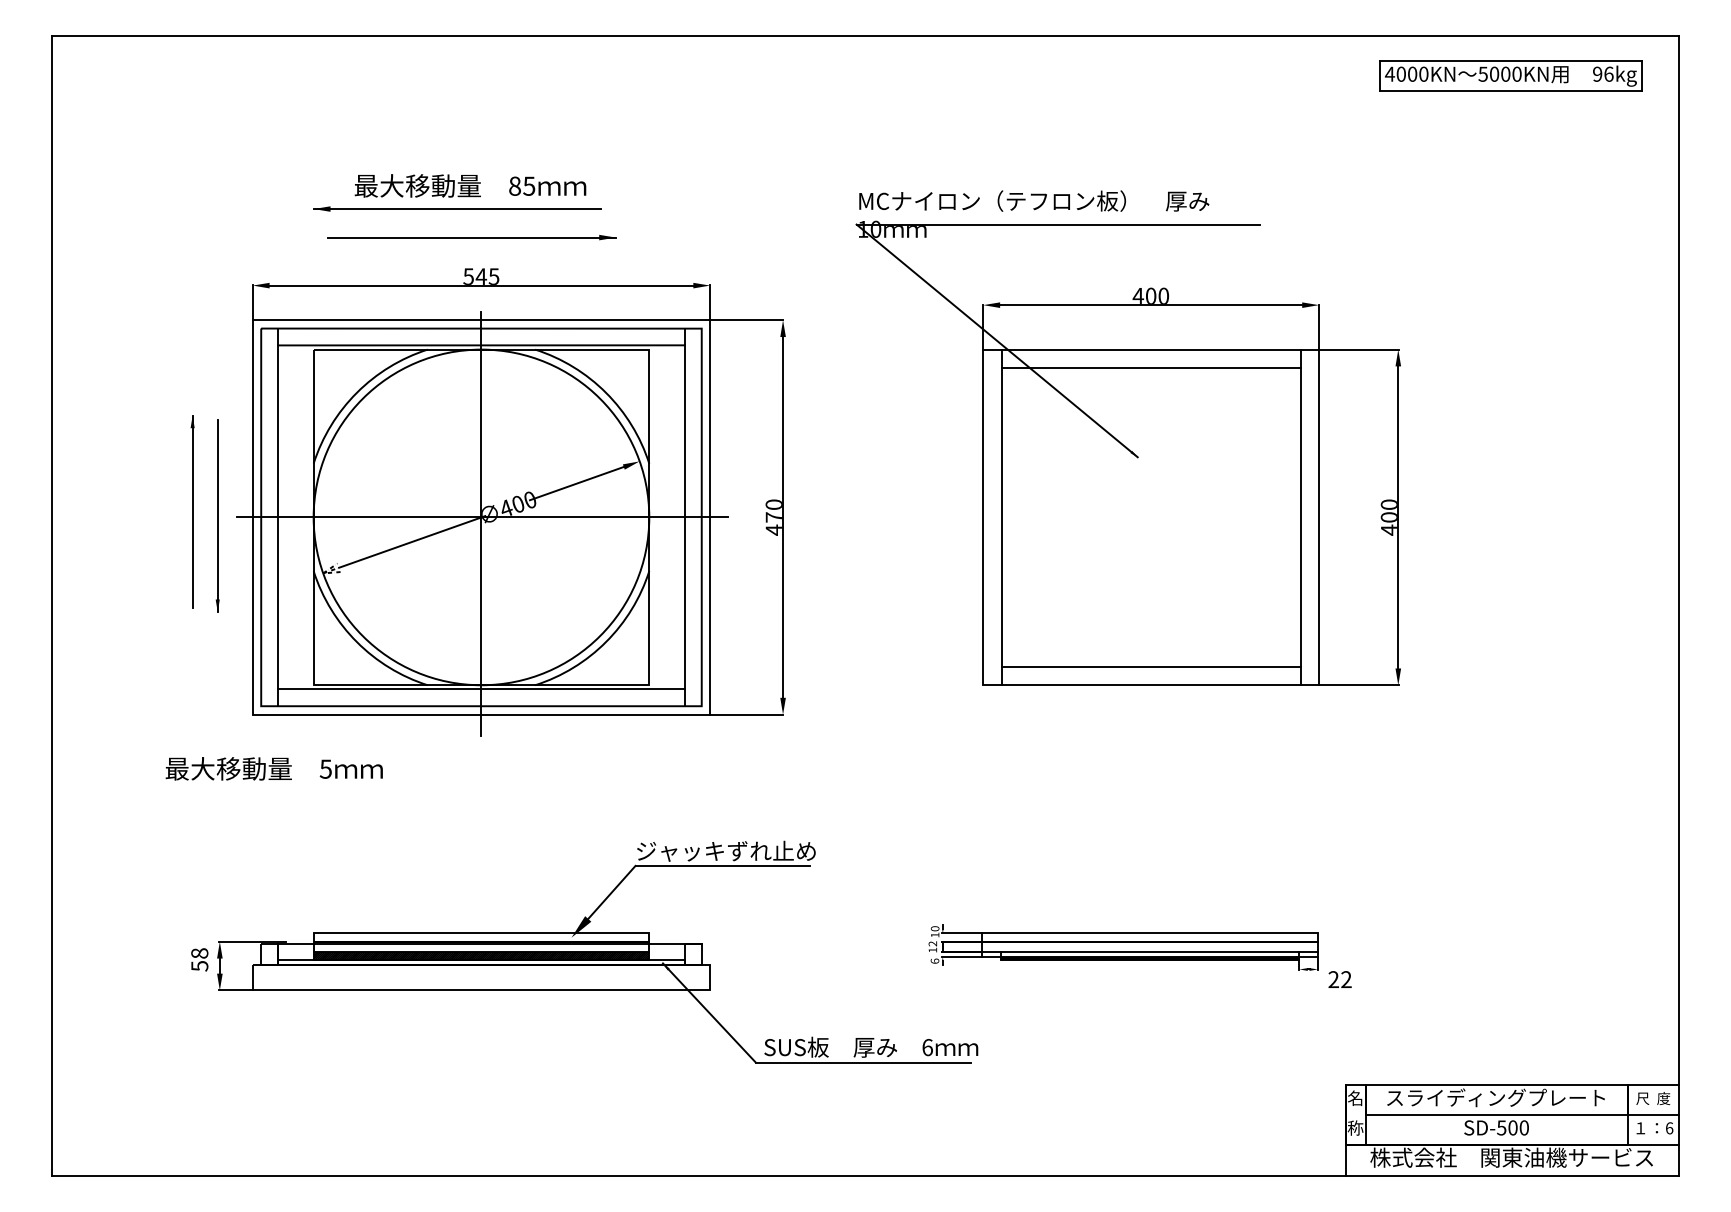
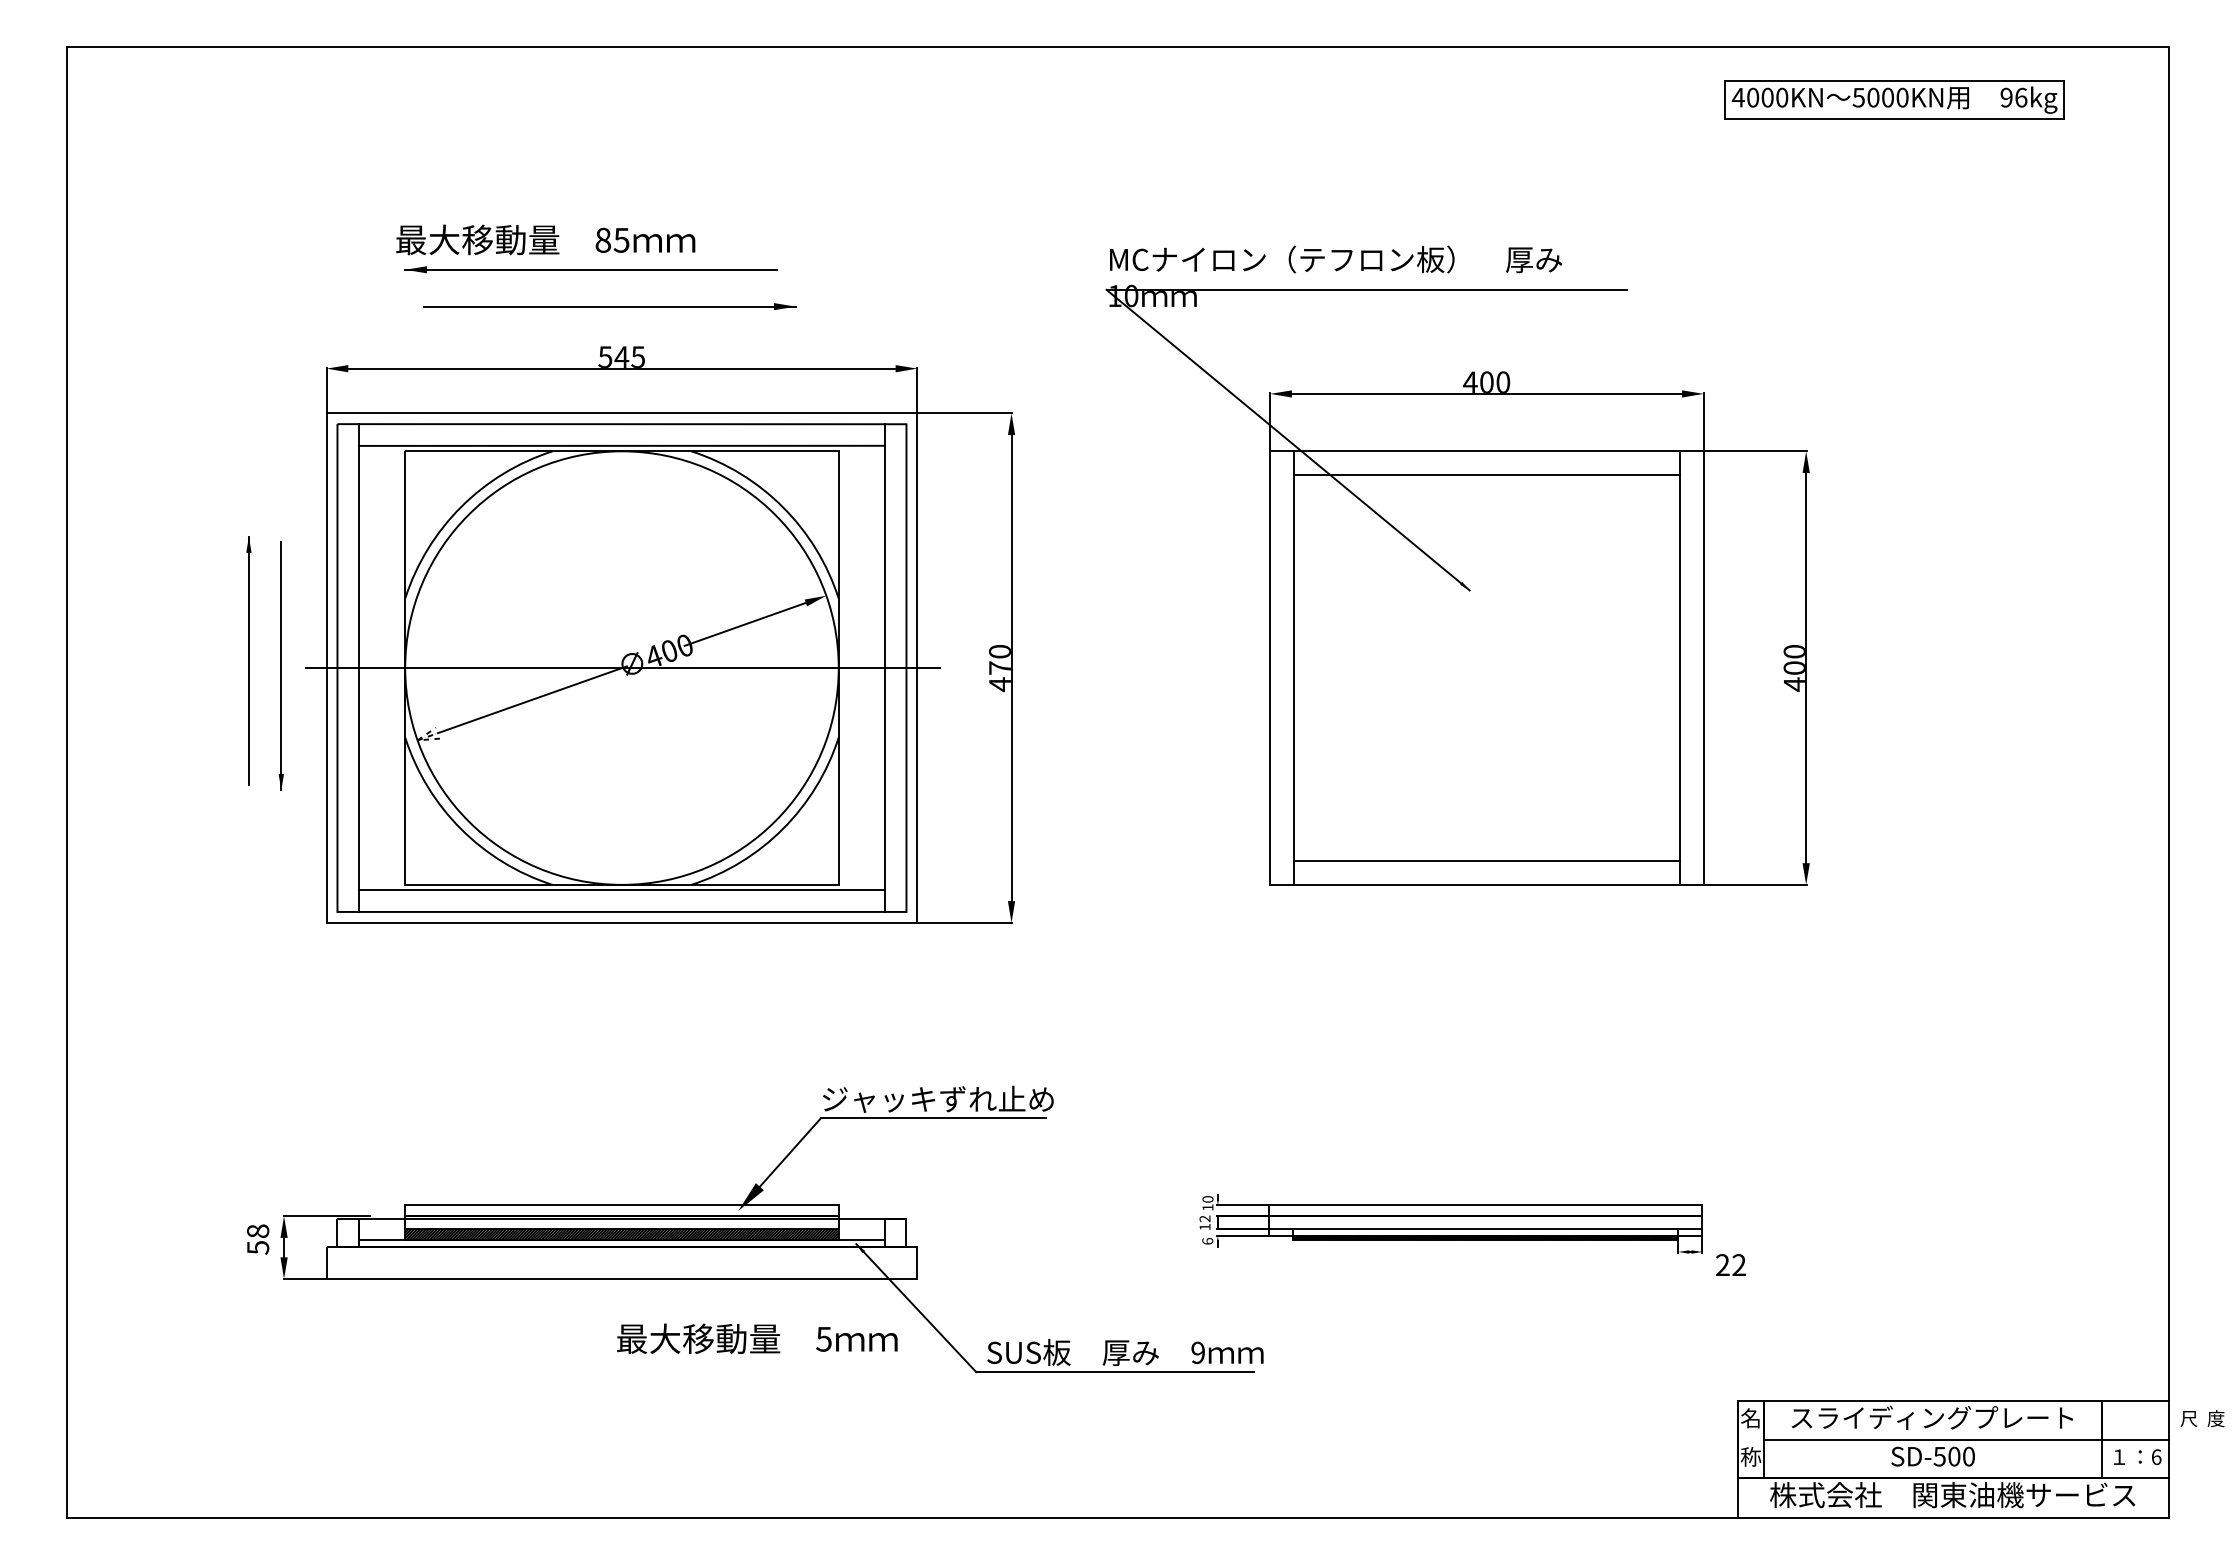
part: (1510, 75) -> (1894, 99), moved
text: (470, 185) -> (545, 239), moved
line: (481, 523) -> (621, 676), removed
text: (274, 768) -> (757, 1338), moved
text: (927, 1047) -> (1198, 1352), 6 -> 9
text: (1653, 1098) -> (2202, 1418), moved

